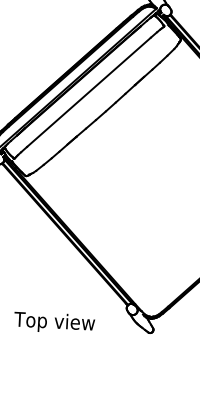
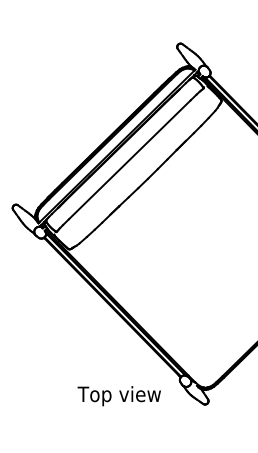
text: (53, 323) -> (118, 396), moved

